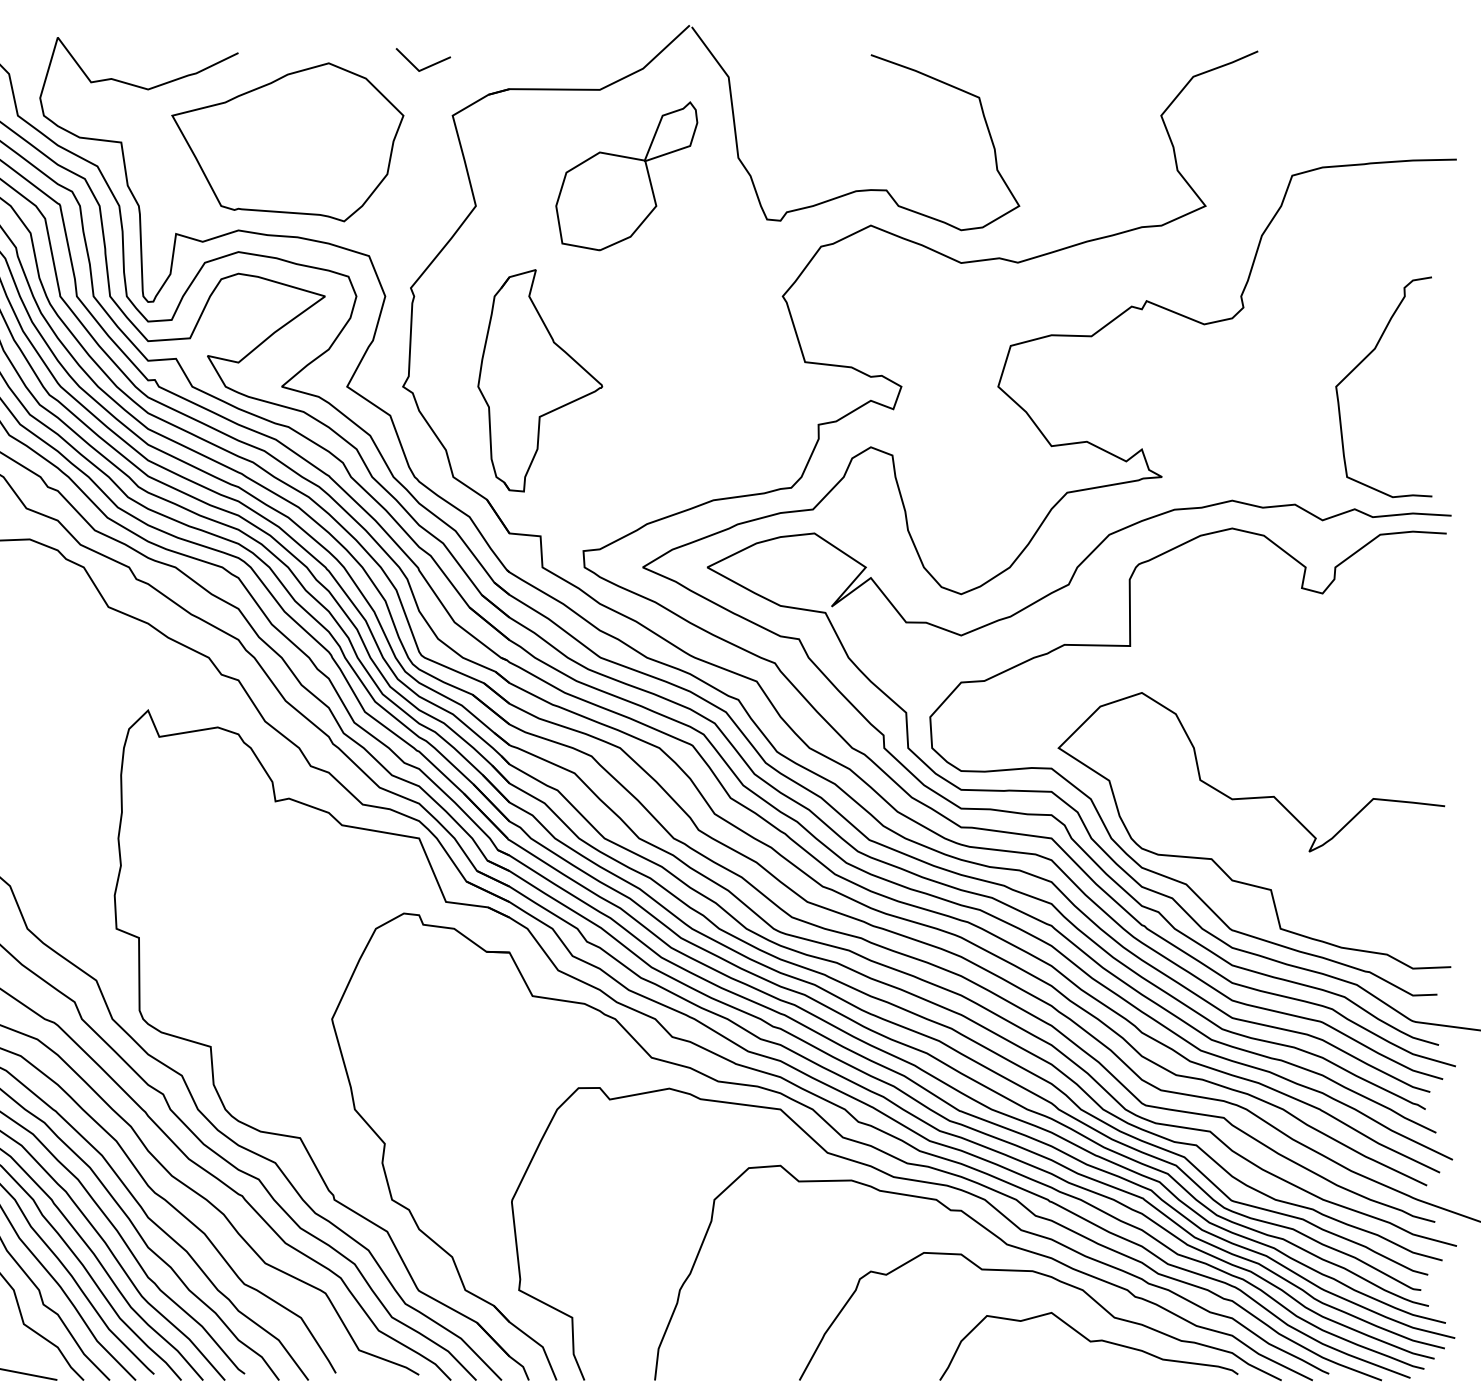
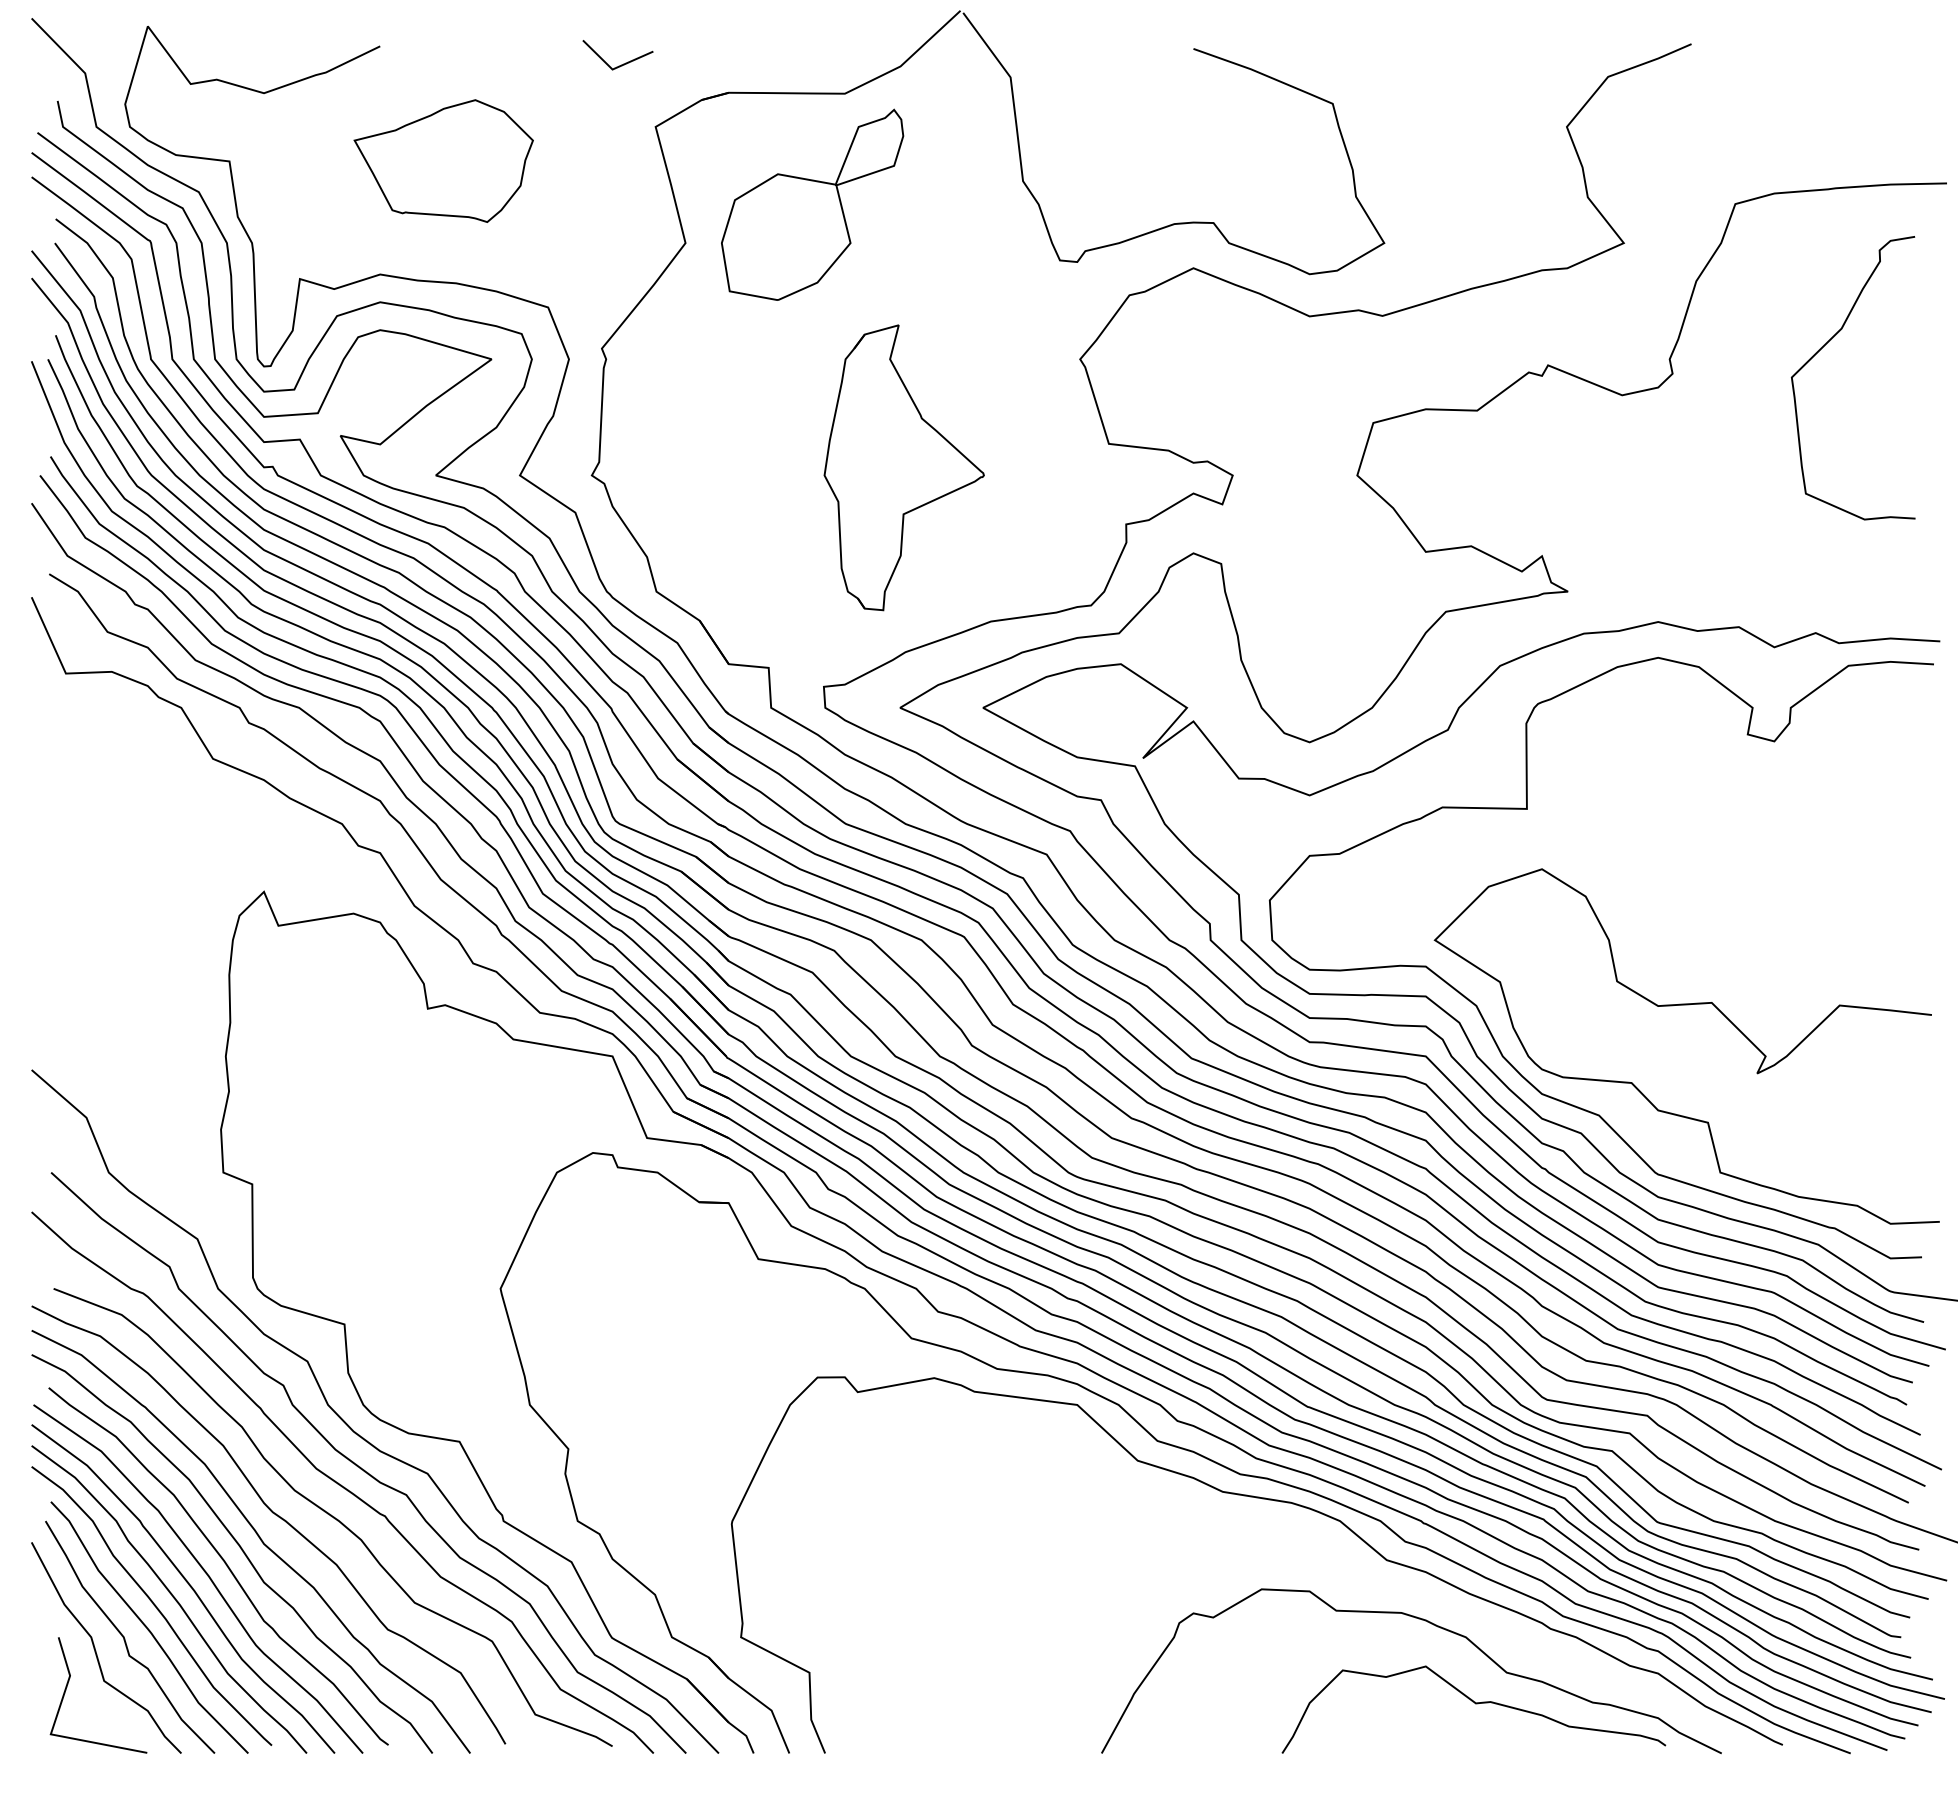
part: (287, 141) -> (443, 160), size x0.6
part: (626, 176) -> (812, 204), moved
curve: (1360, 364) -> (1822, 348), moved
part: (539, 380) -> (903, 467), moved
curve: (1005, 1244) -> (1366, 1578), removed

